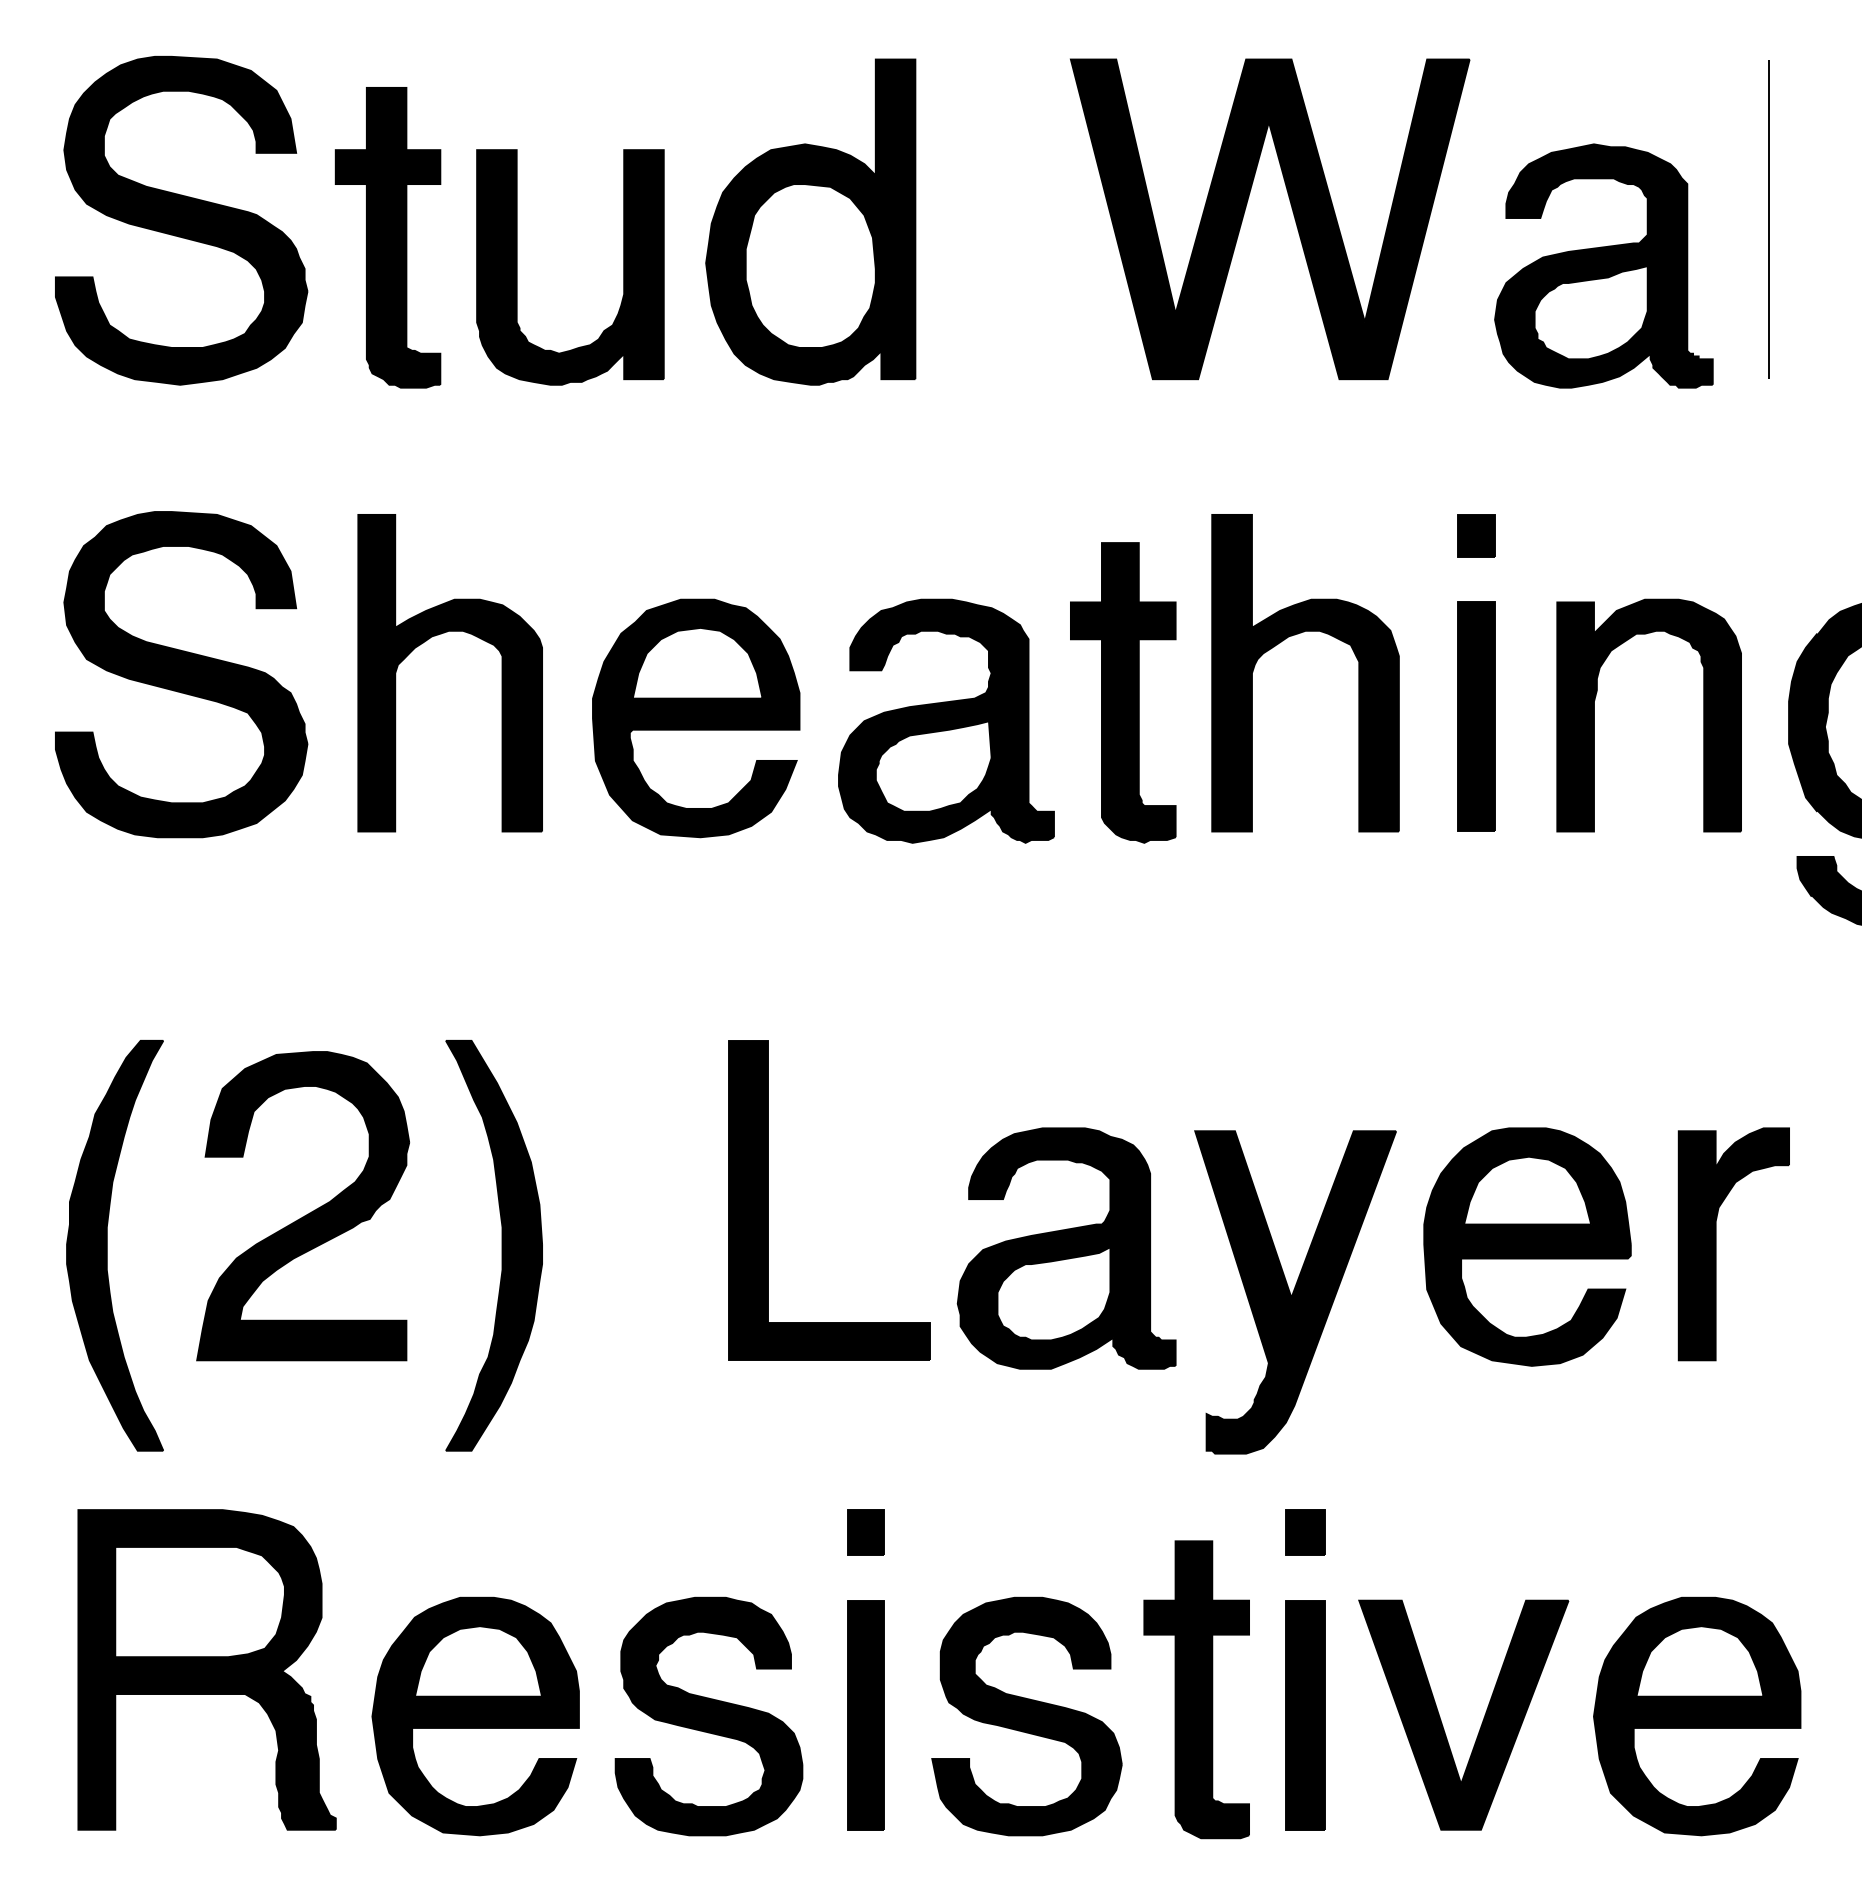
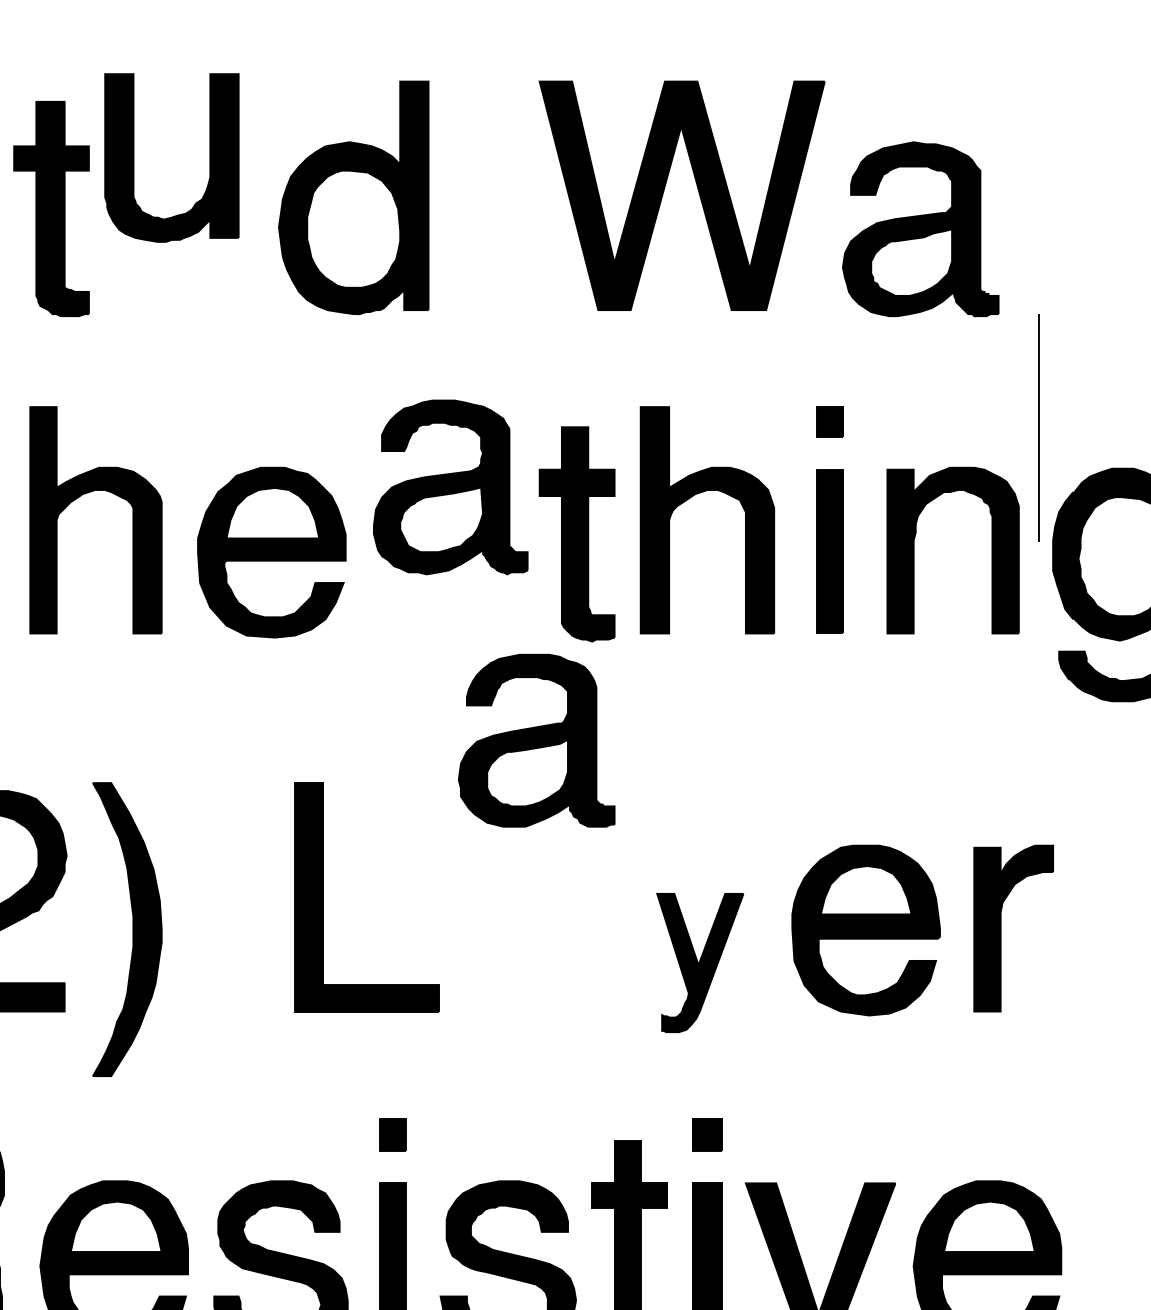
line: (1768, 219) -> (1038, 428), moved
part: (517, 267) -> (134, 158), moved
part: (946, 720) -> (450, 486), moved
part: (1066, 1248) -> (536, 740), moved
part: (1295, 1292) -> (700, 963), size x0.6

